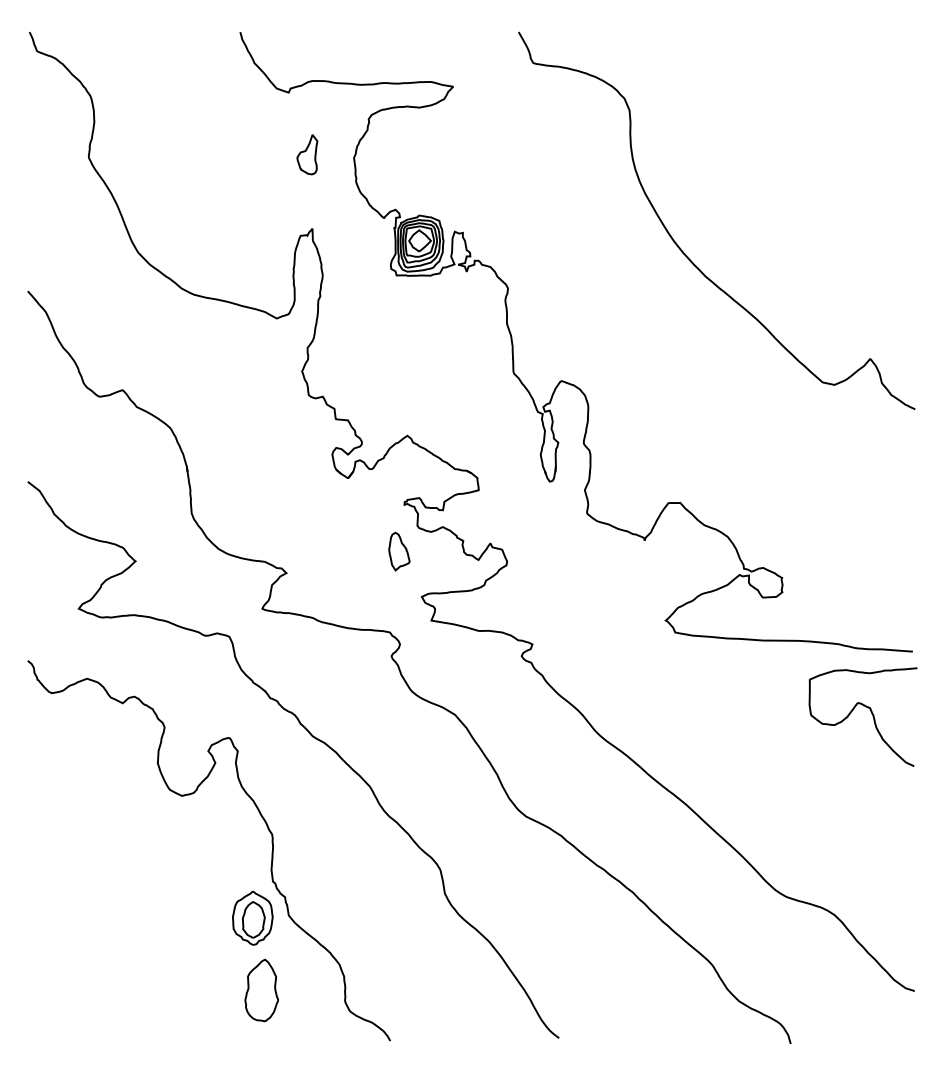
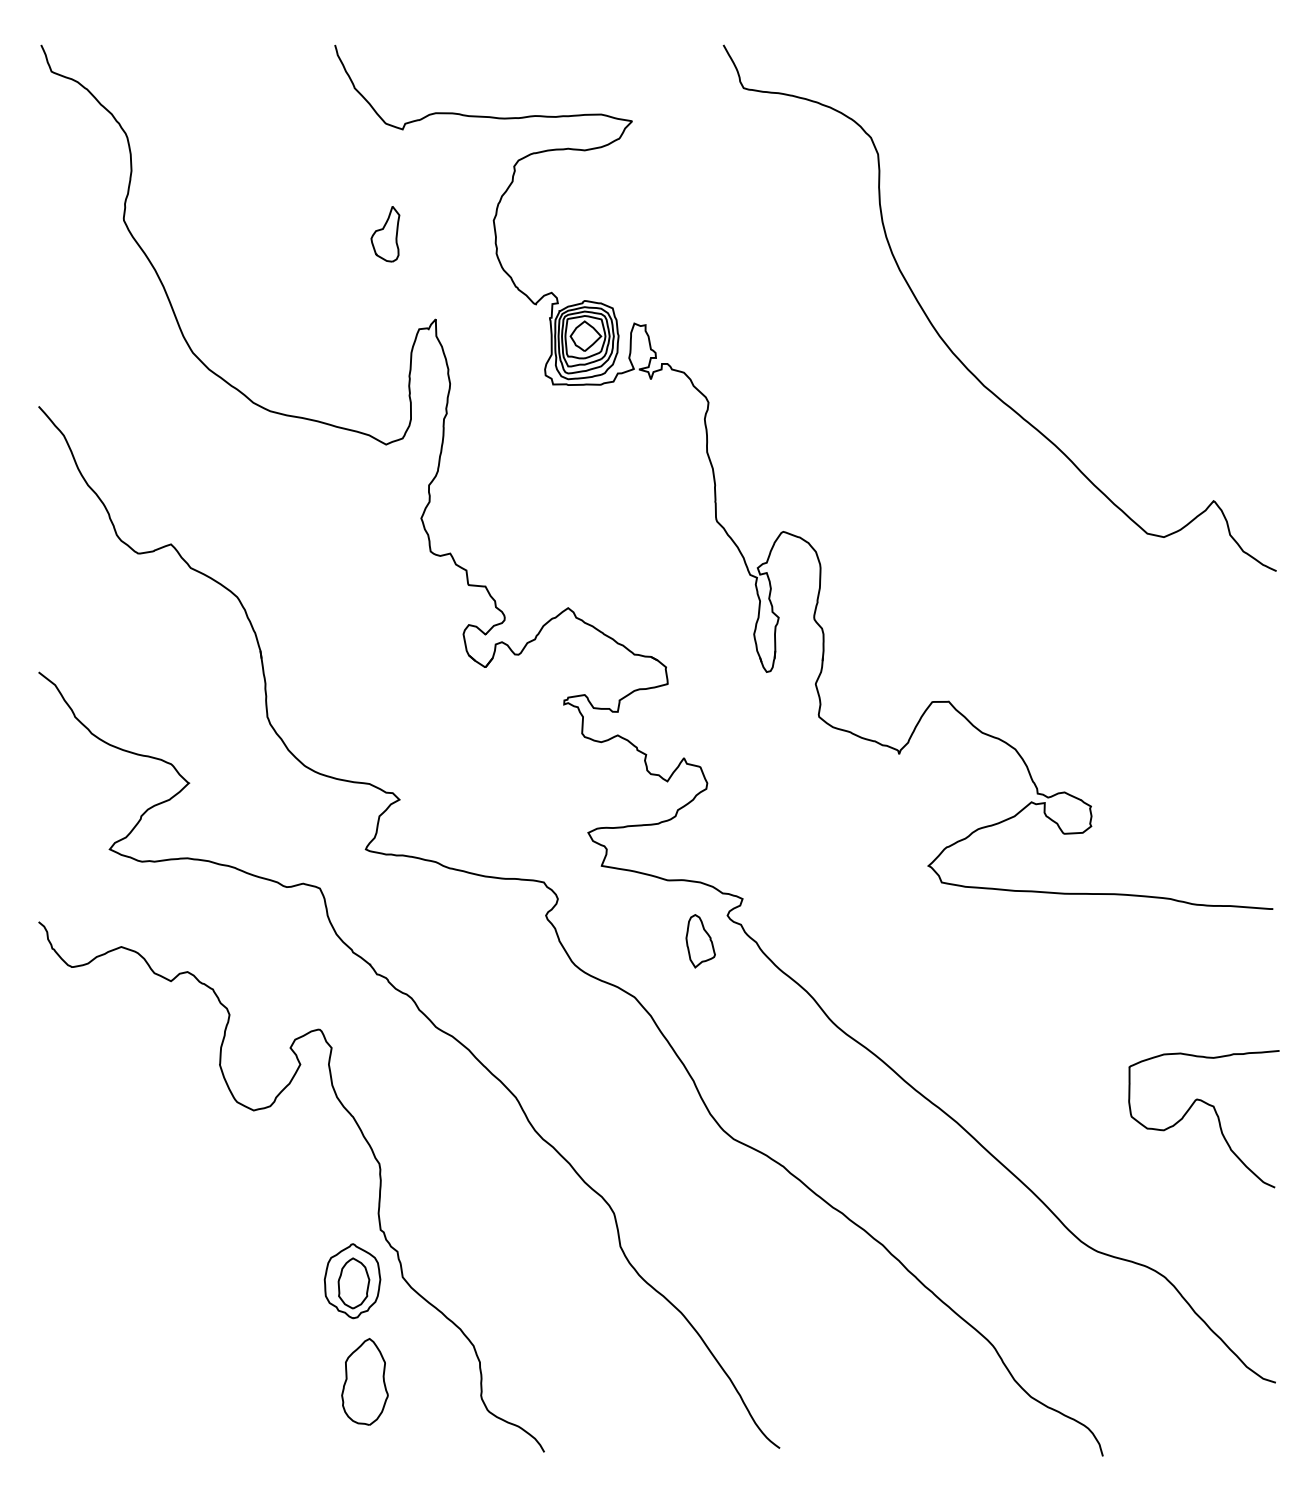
part: (307, 154) -> (385, 233), moved
part: (399, 551) -> (700, 941), moved
curve: (870, 712) -> (1214, 1112), moved

